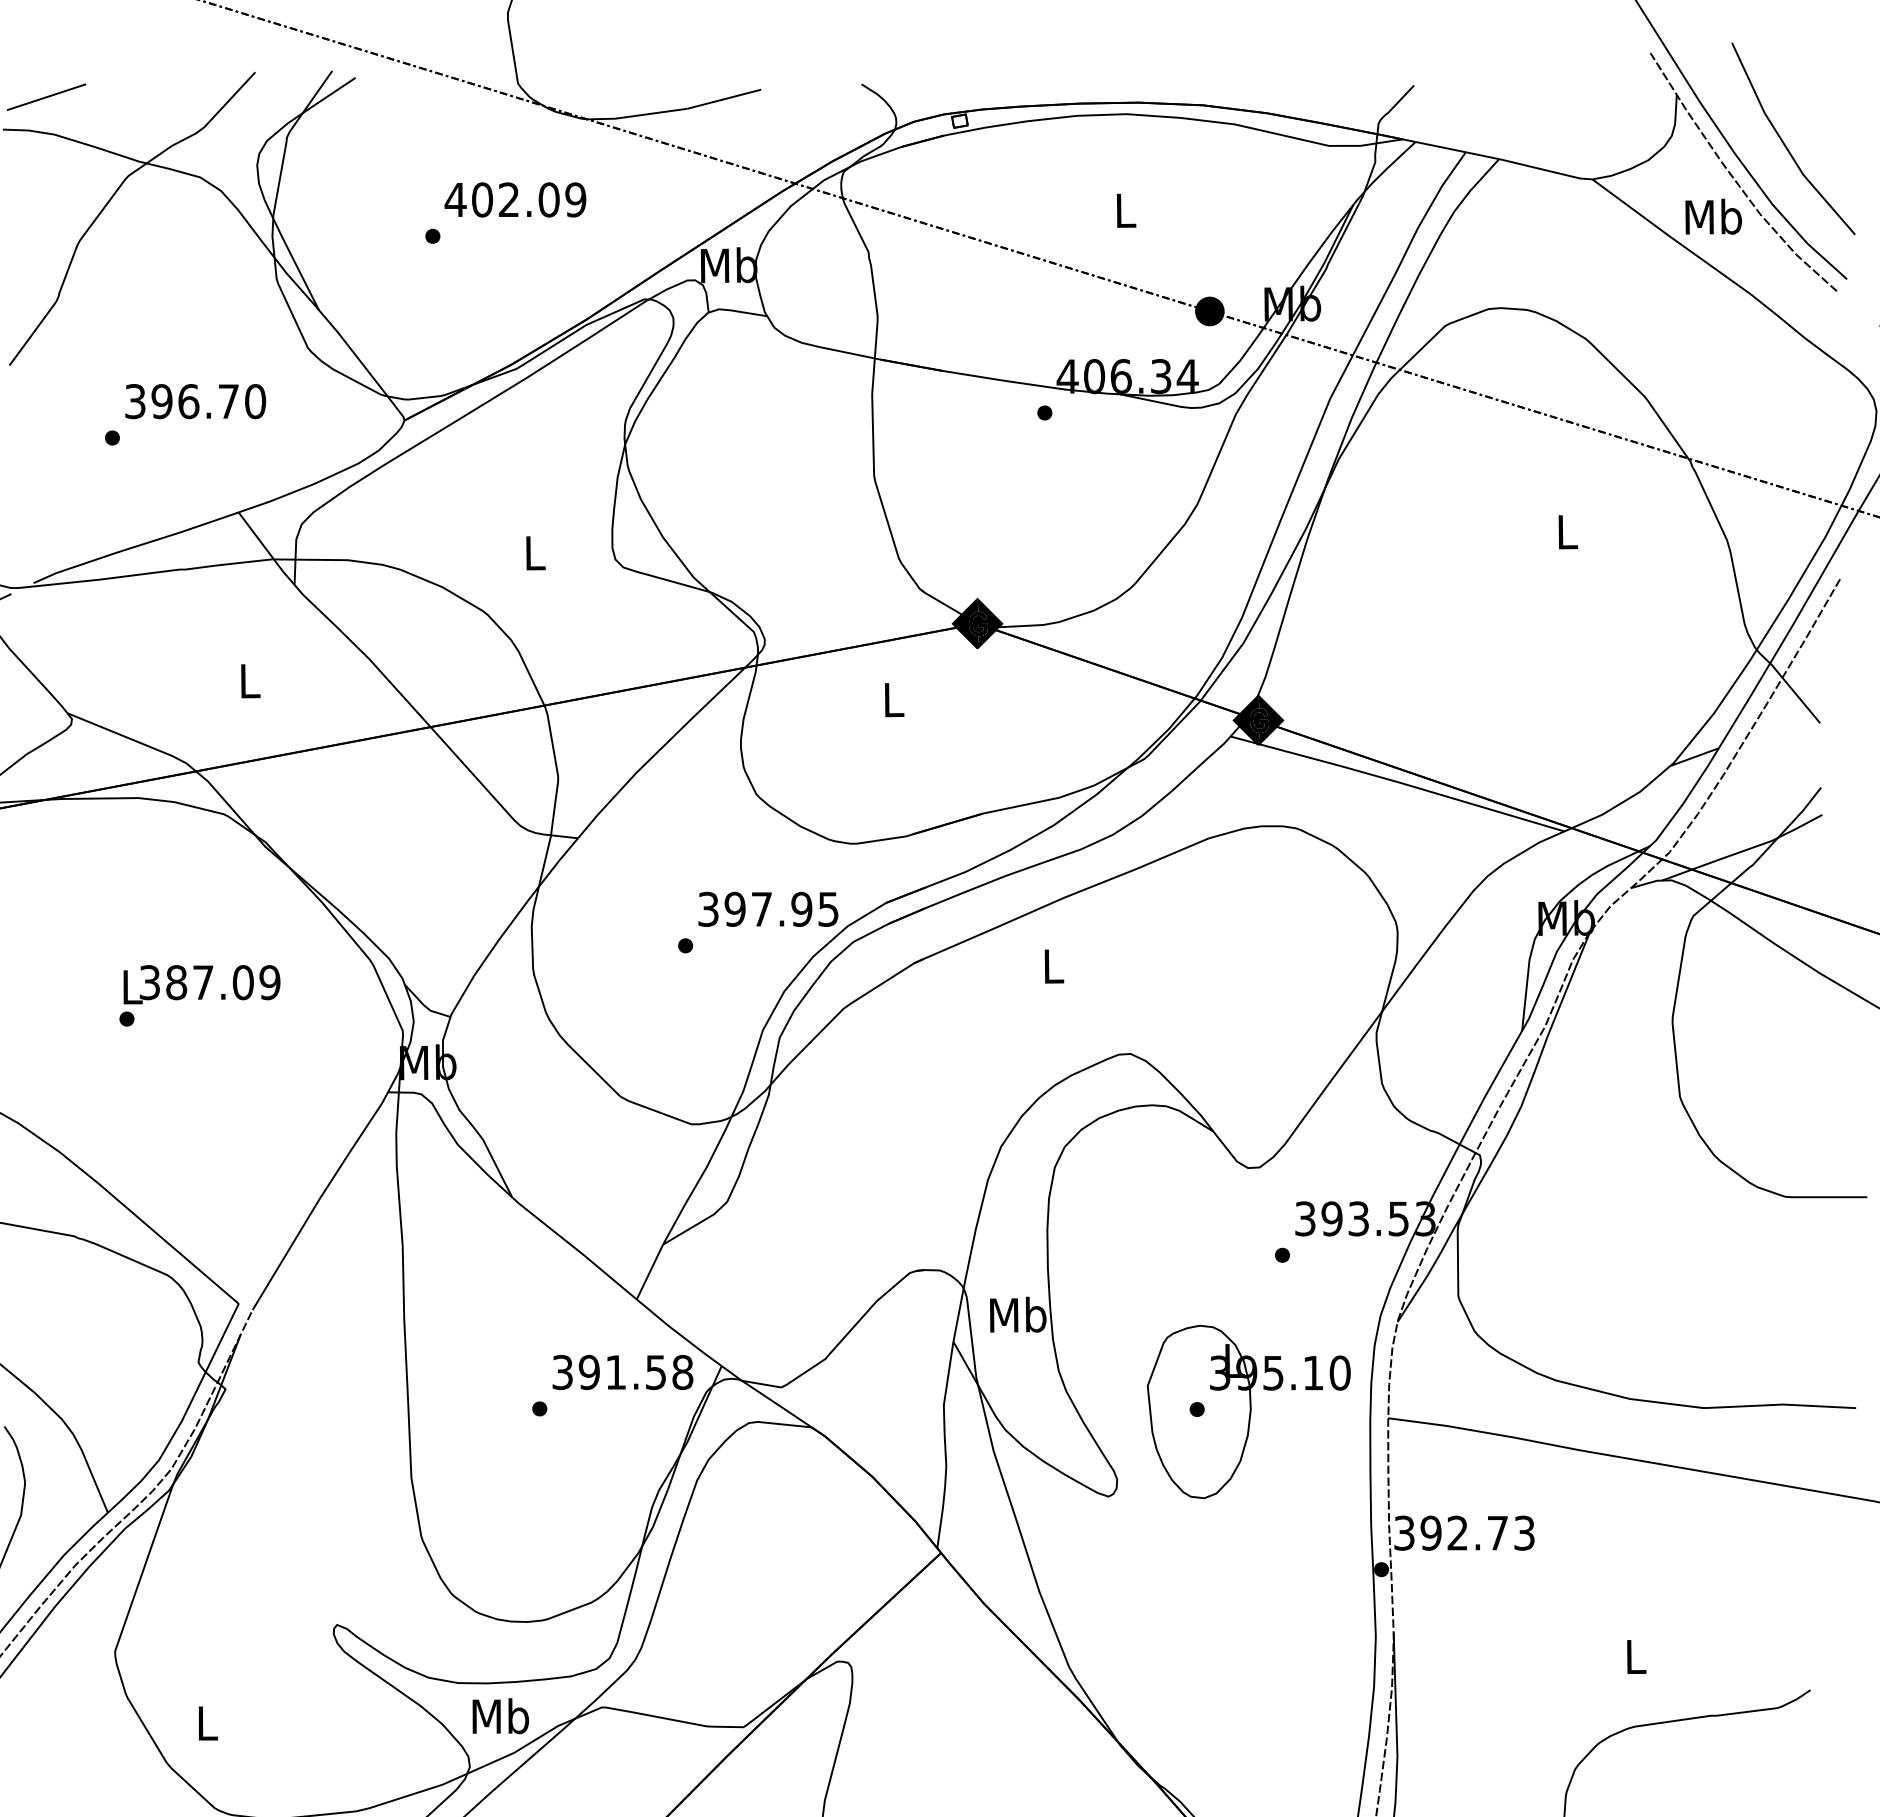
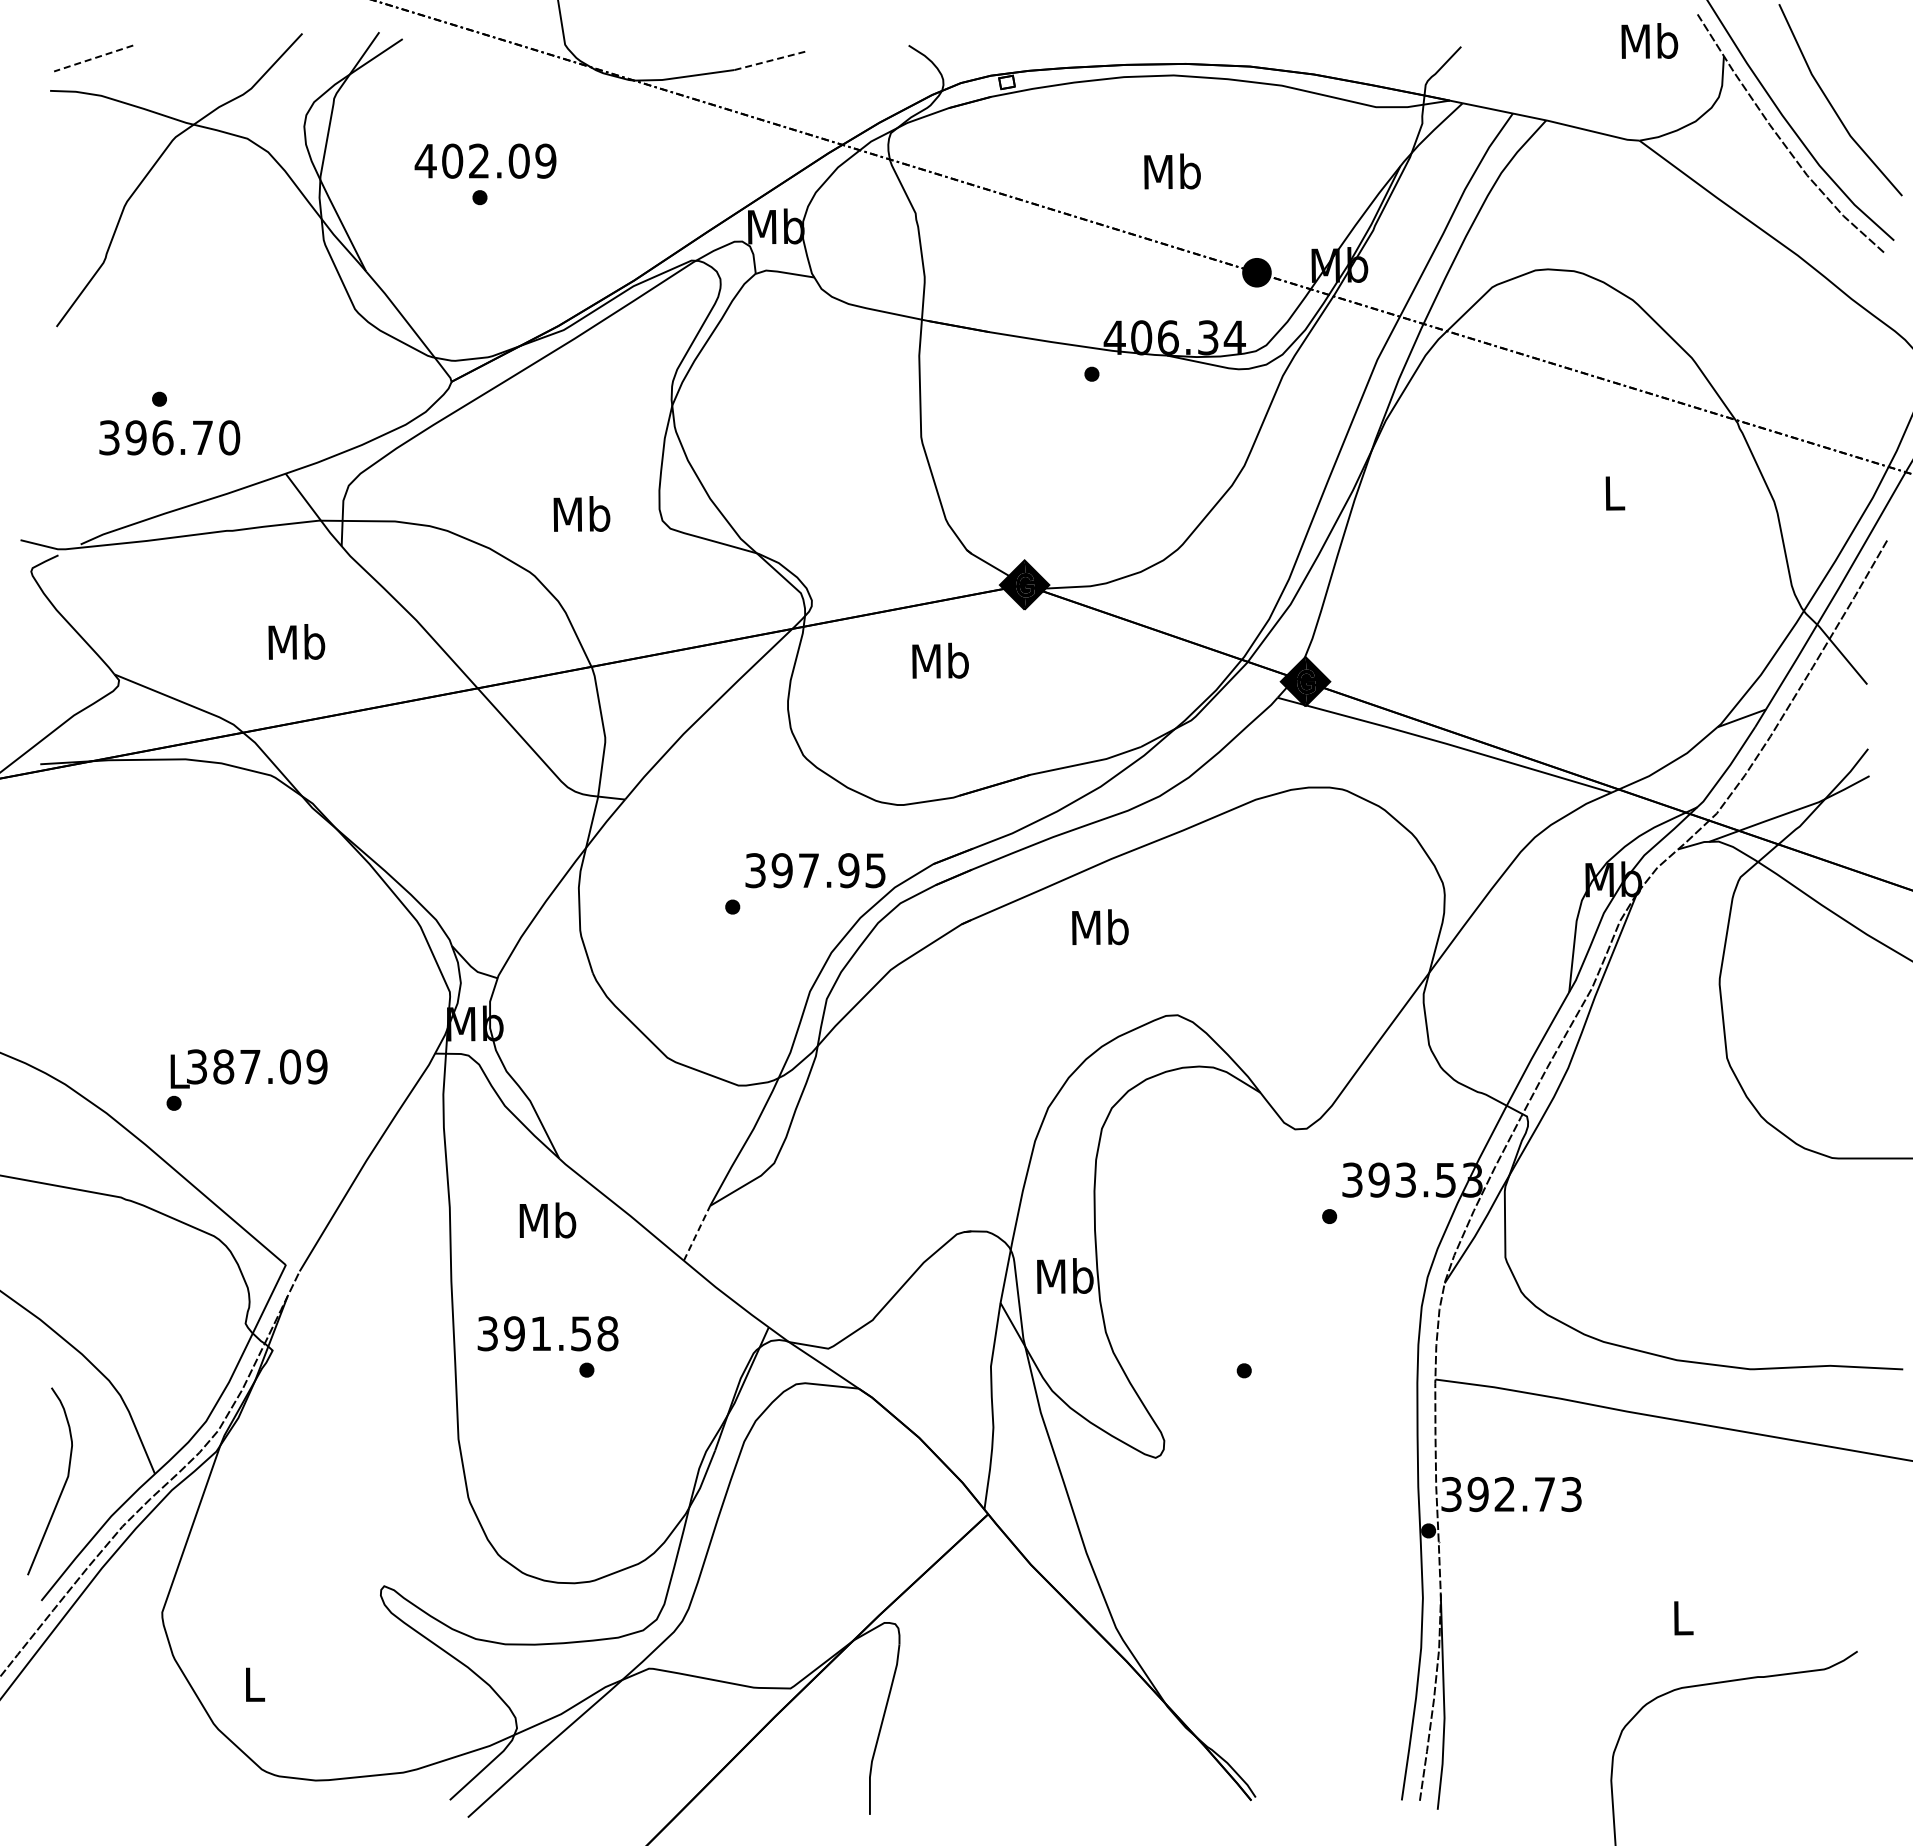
line: (46, 97) -> (93, 58), solid -> dashed
line: (724, 99) -> (771, 60), solid -> dashed
text: (515, 199) -> (485, 160), moved
text: (1125, 210) -> (1172, 171), L -> Mb
text: (1713, 216) -> (1649, 40), moved
text: (195, 401) -> (169, 437), moved
text: (534, 552) -> (581, 513), L -> Mb
text: (249, 680) -> (296, 641), L -> Mb
text: (893, 699) -> (940, 660), L -> Mb
text: (1053, 966) -> (1100, 927), L -> Mb
text: (199, 995) -> (246, 1079), moved
line: (650, 1272) -> (697, 1233), solid -> dashed
text: (622, 1372) -> (547, 1333), moved
part: (1248, 1412) -> (1295, 1373), removed
text: (500, 1716) -> (547, 1220), moved

